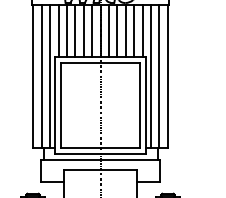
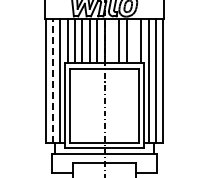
line: (108, 30) -> (111, 40), removed
line: (133, 30) -> (133, 40), removed
line: (42, 75) -> (53, 80), solid -> dashed

